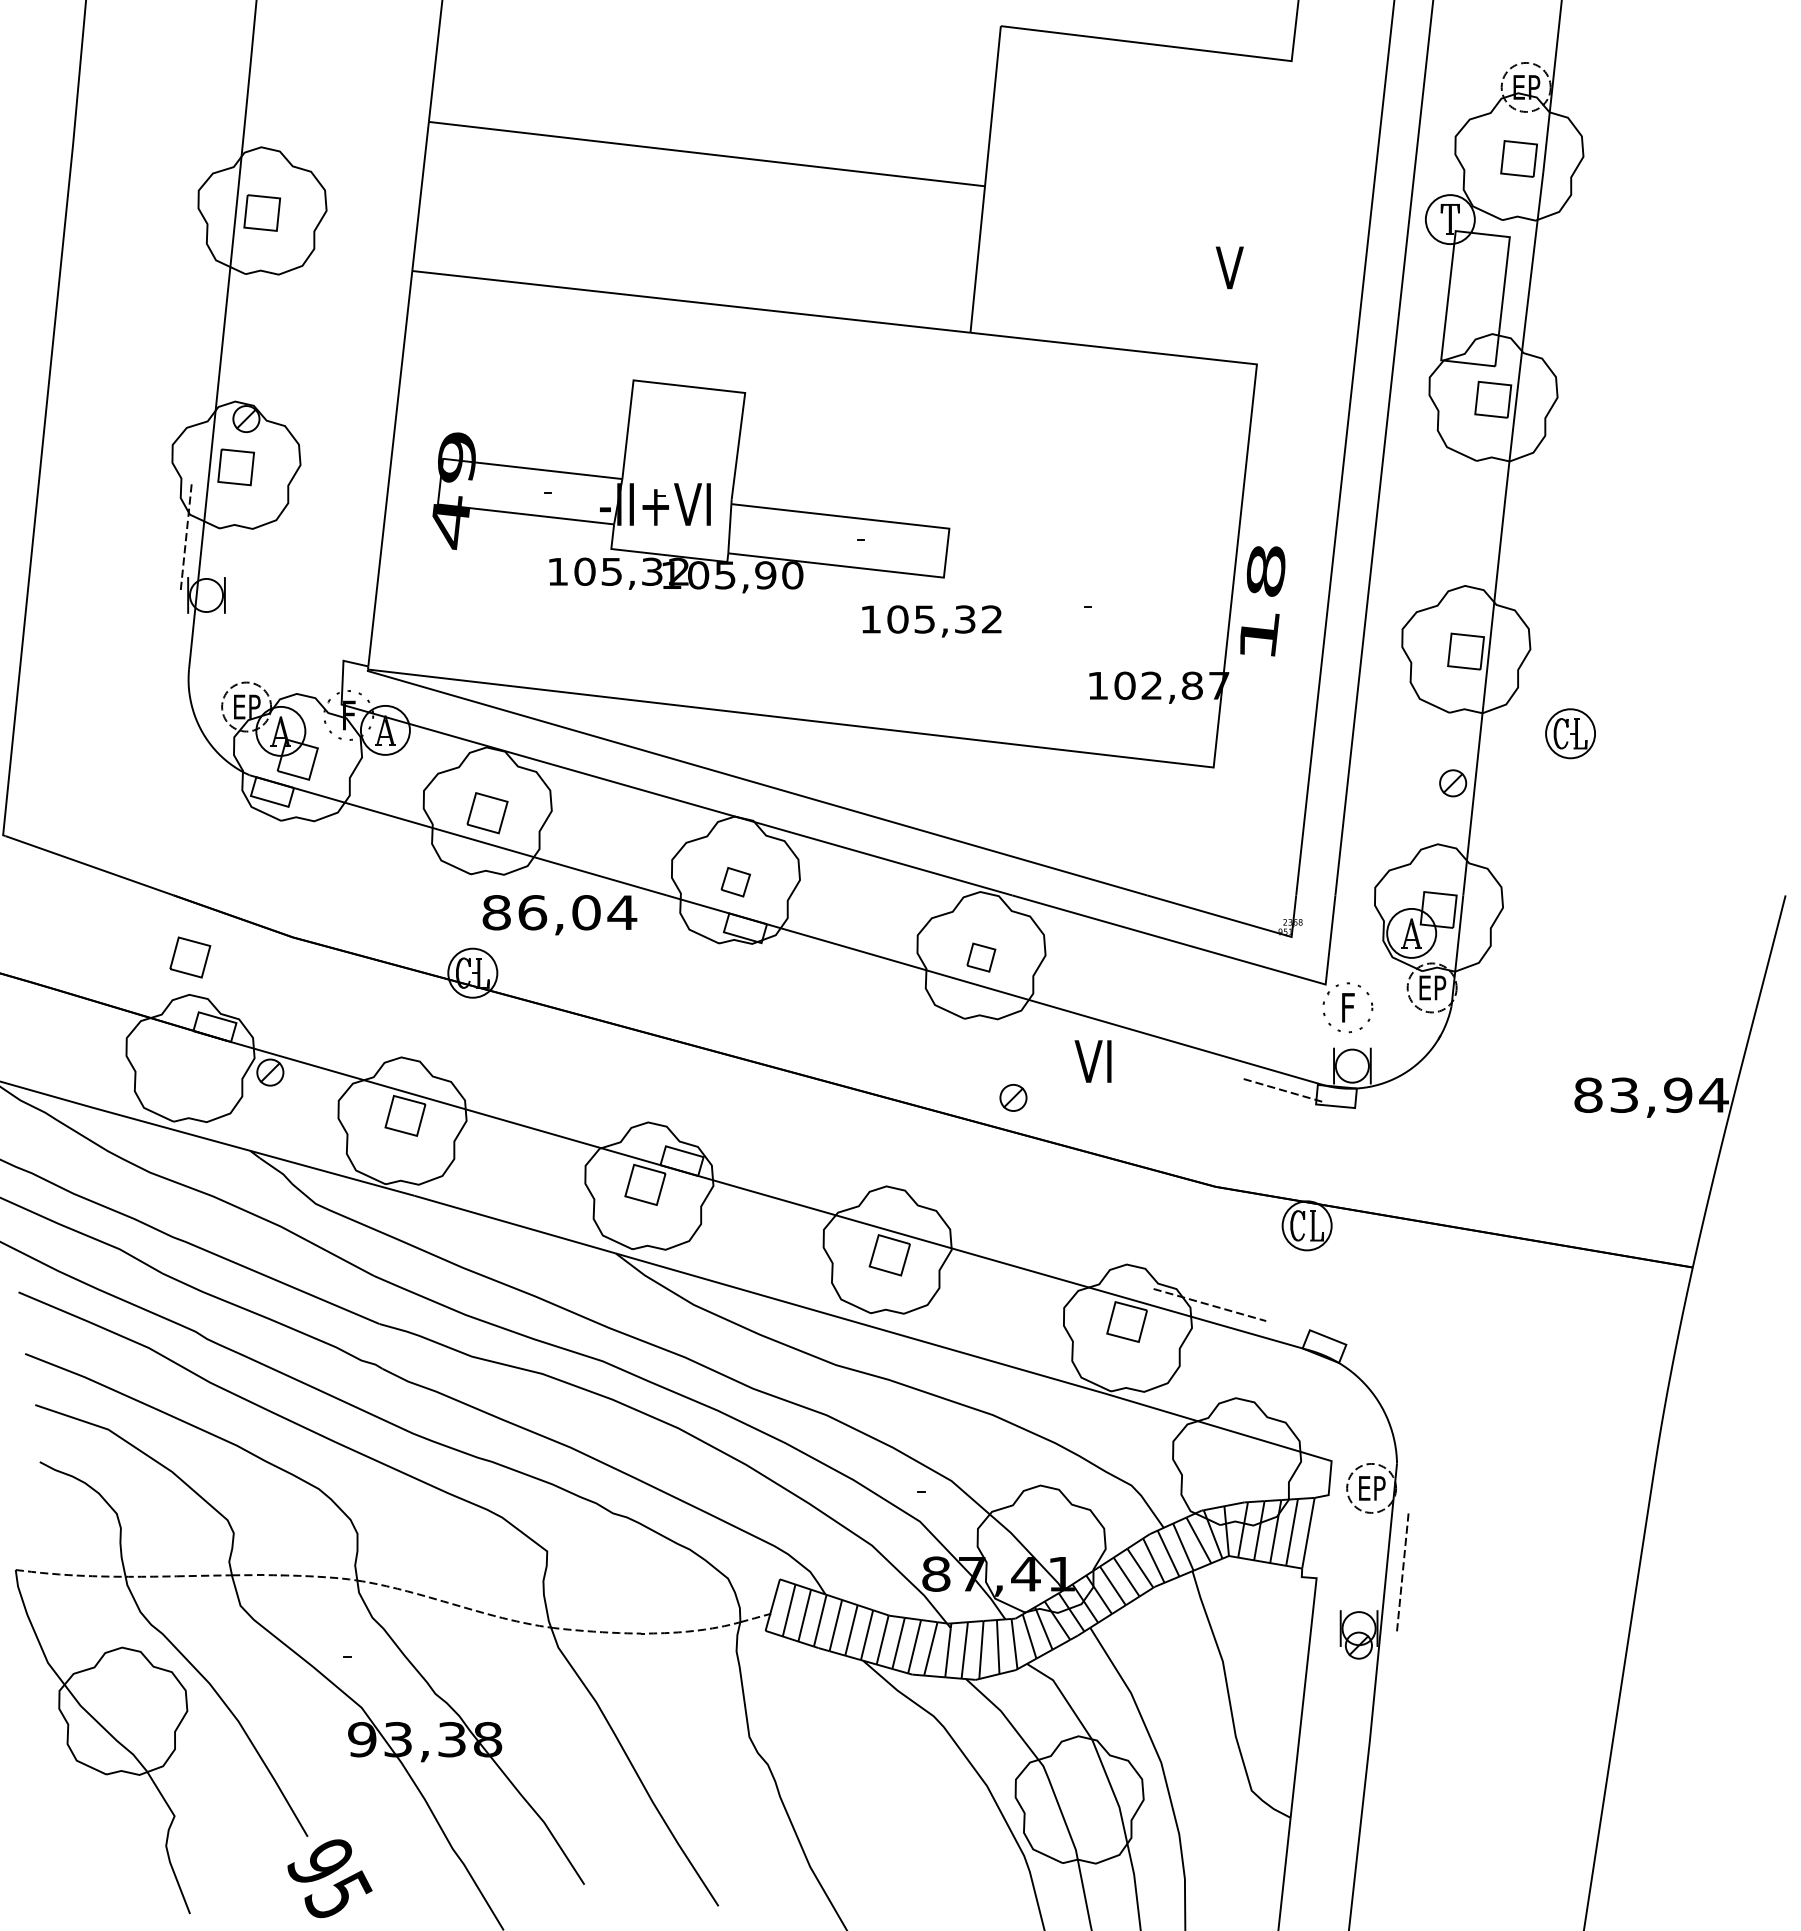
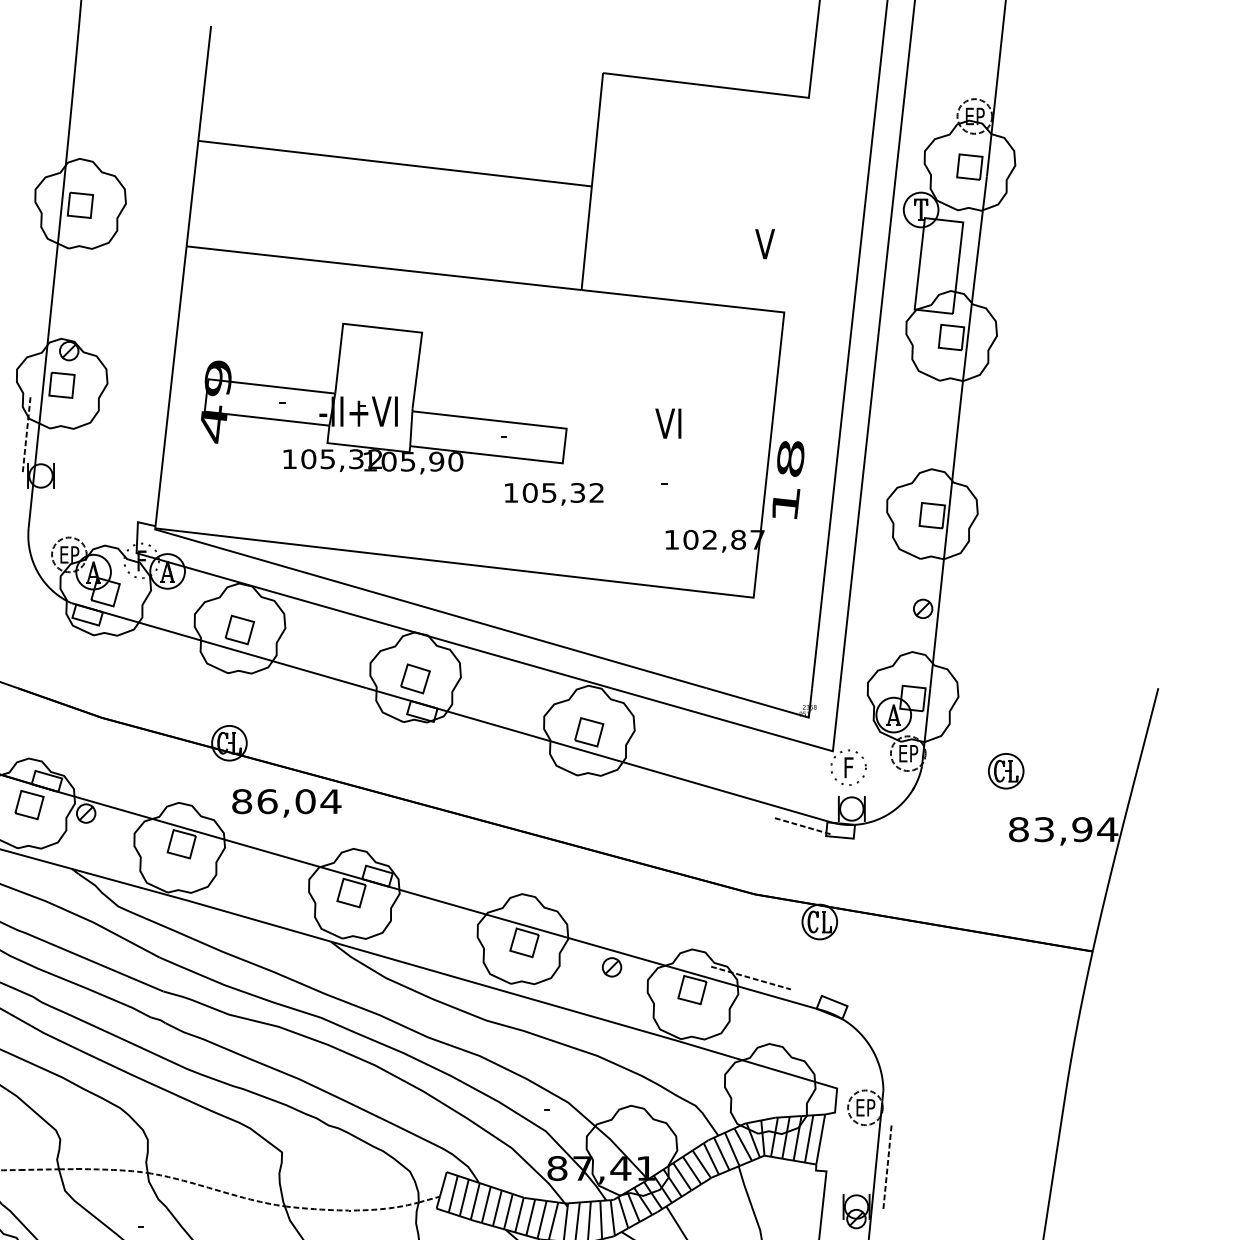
part: (1570, 733) -> (1006, 771), moved
part: (735, 881) -> (415, 678), size x1.43
text: (559, 915) -> (286, 803), moved
part: (190, 957) -> (29, 805), moved
part: (981, 957) -> (589, 732), size x1.43
text: (1092, 1061) -> (667, 423), moved
part: (1013, 1097) -> (612, 967), moved

